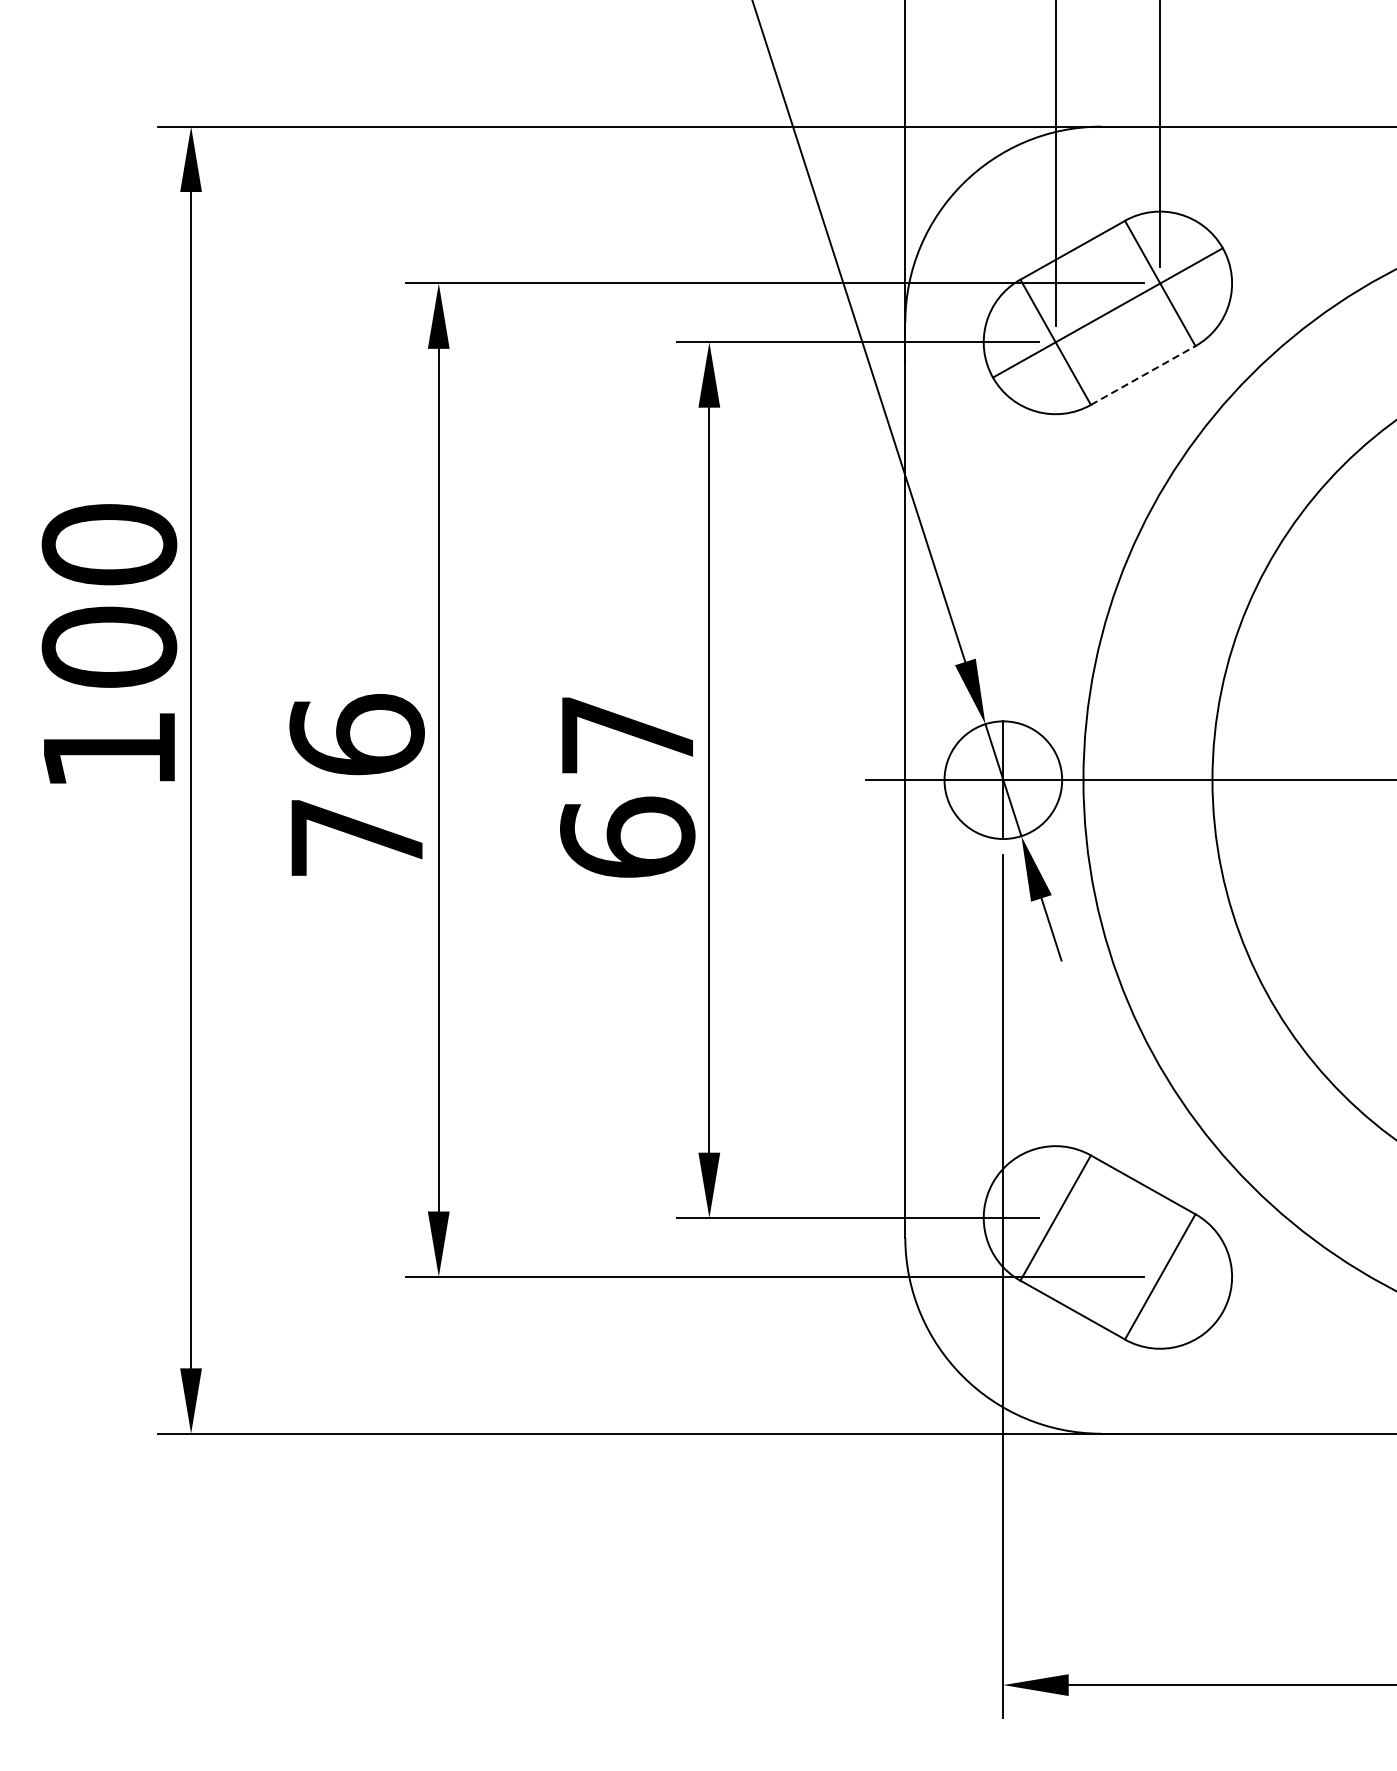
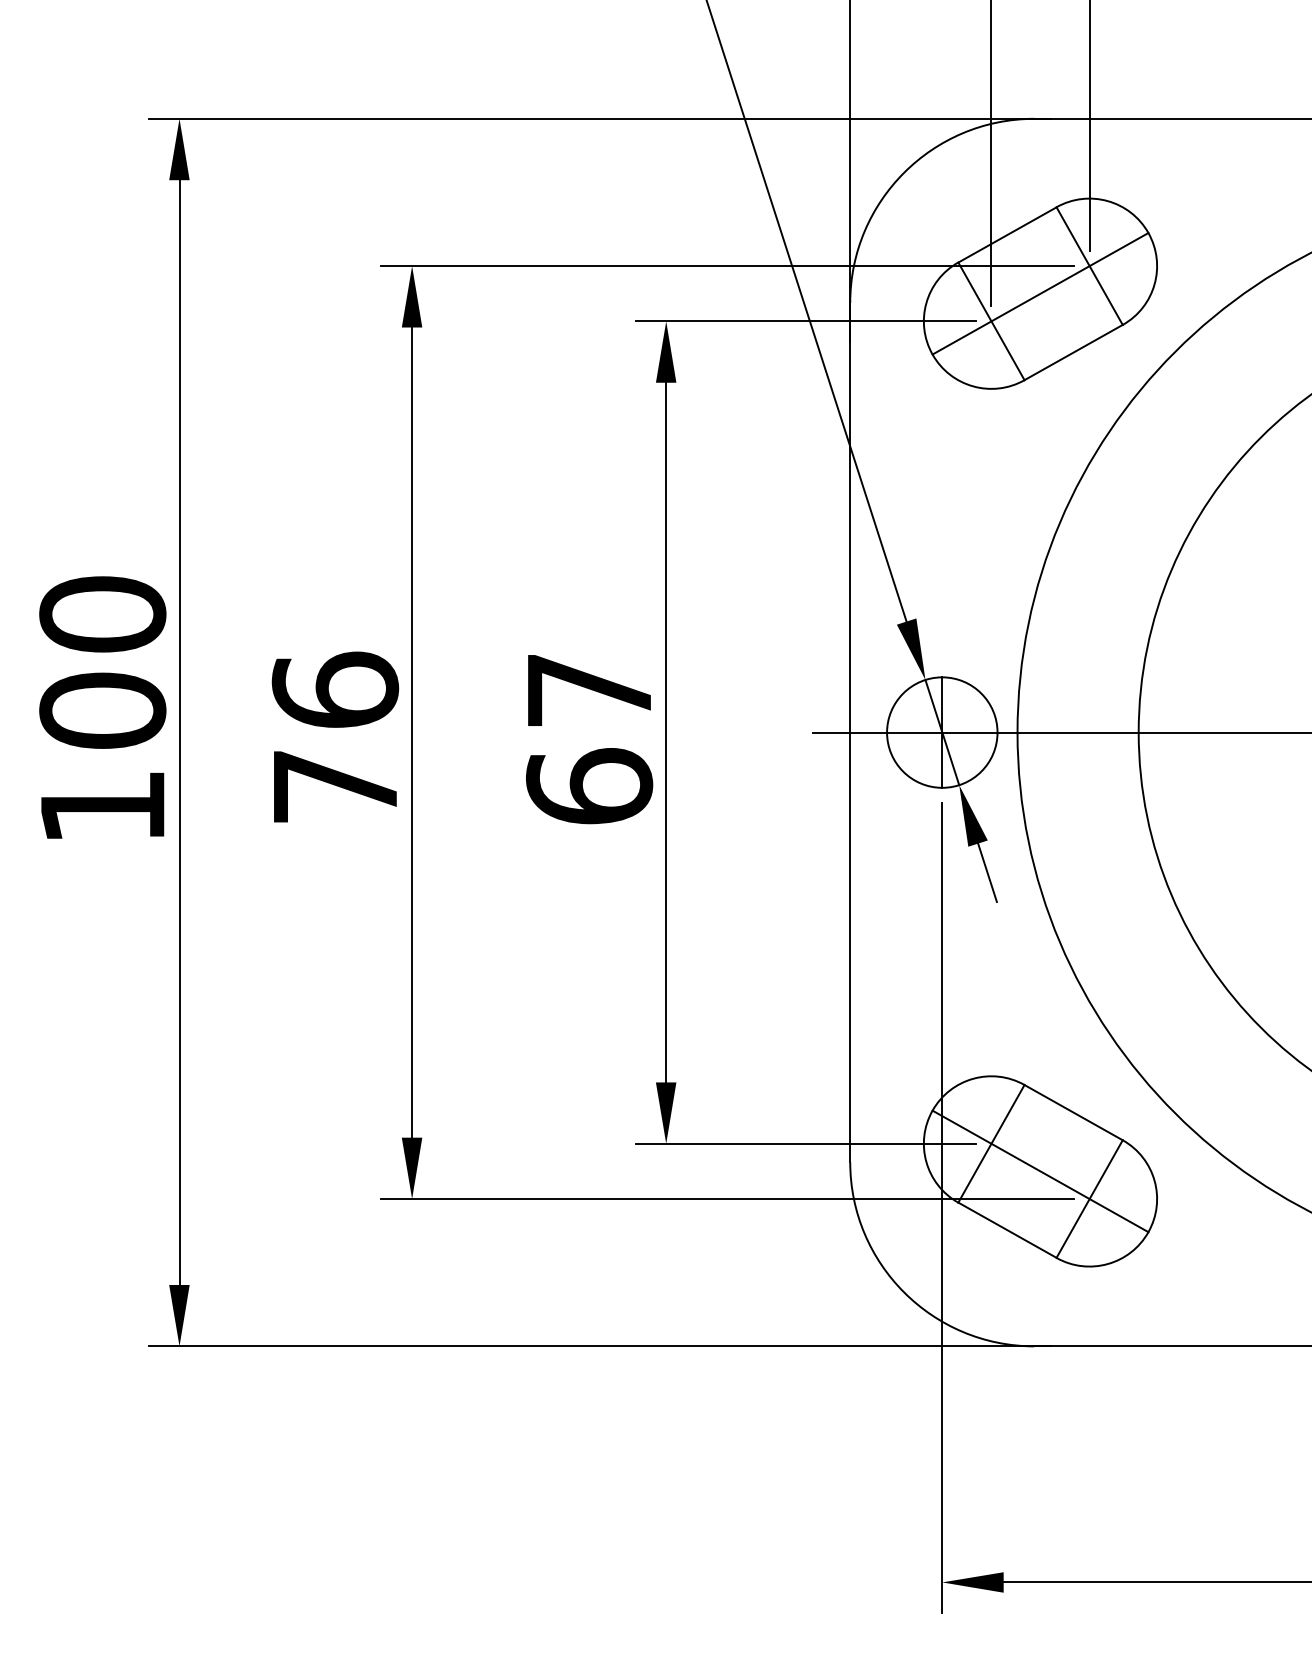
line: (1144, 375) -> (1074, 352), dashed -> solid
text: (109, 643) -> (102, 707), moved
line: (1107, 1247) -> (1040, 1171), added

